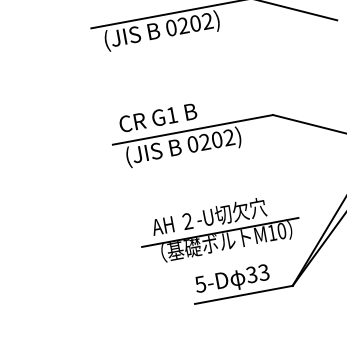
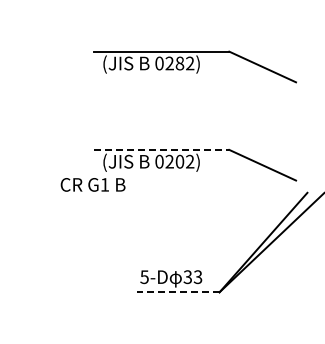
text: (195, 23) -> (179, 63), 0202) -> 0282)
text: (157, 117) -> (92, 184), moved
line: (192, 129) -> (161, 149), solid -> dashed
part: (219, 228) -> (168, 234), removed
line: (242, 295) -> (177, 292), solid -> dashed

